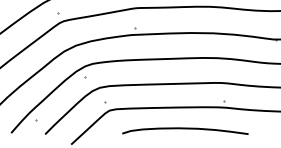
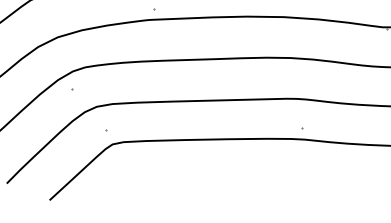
curve: (185, 129) -> (237, 175), removed

